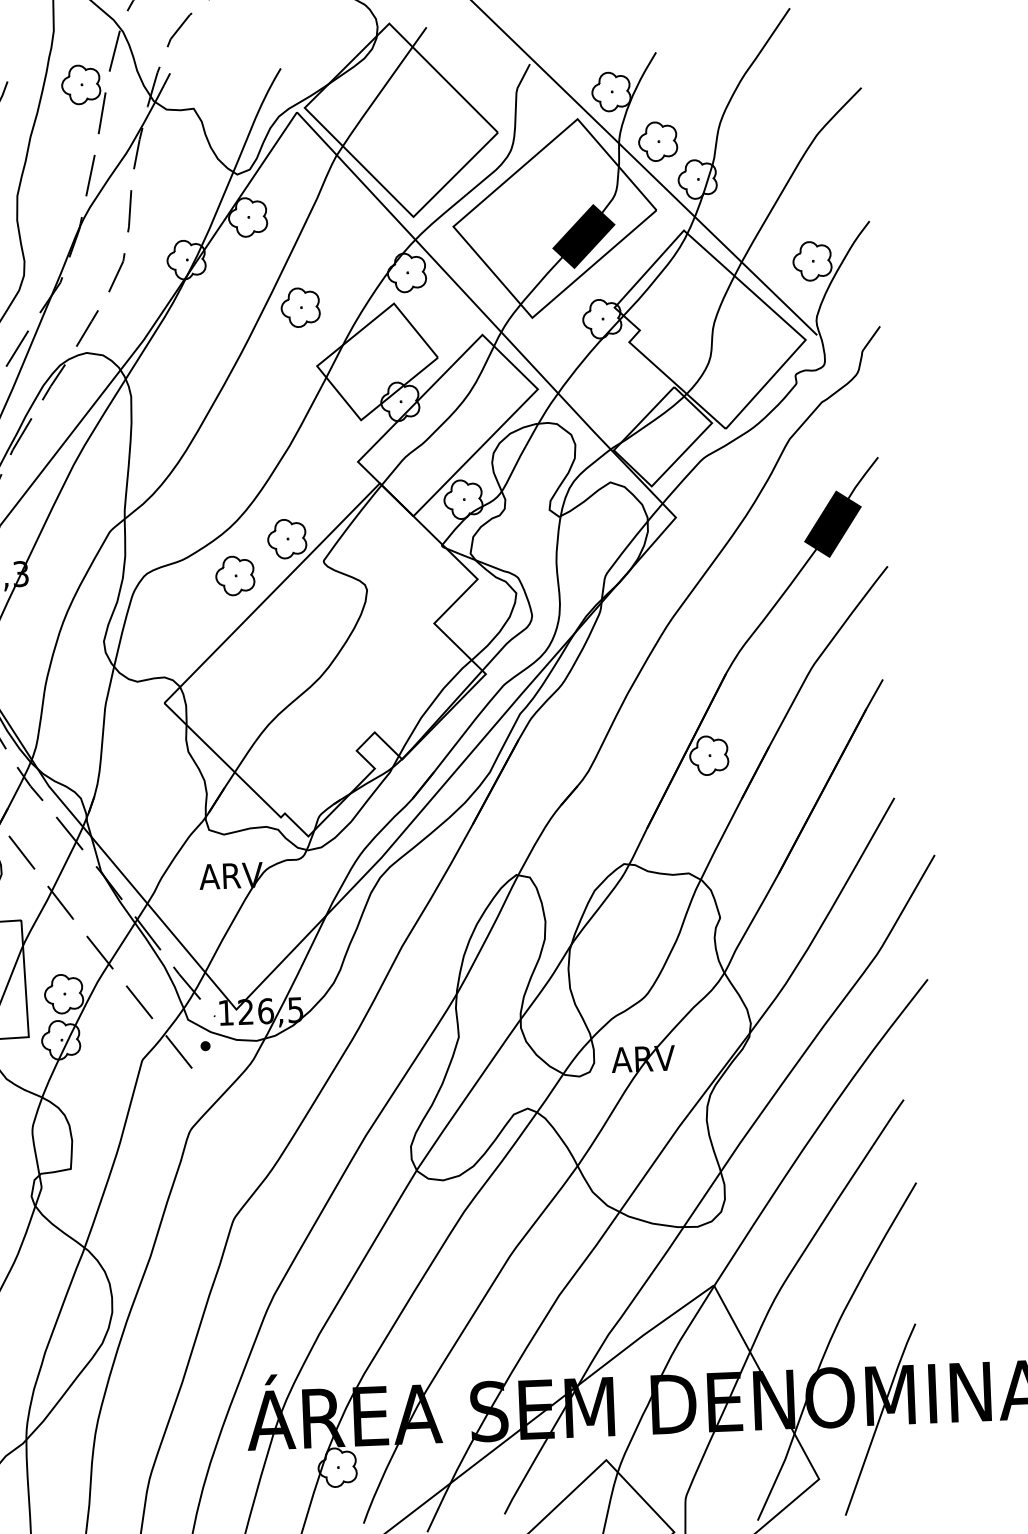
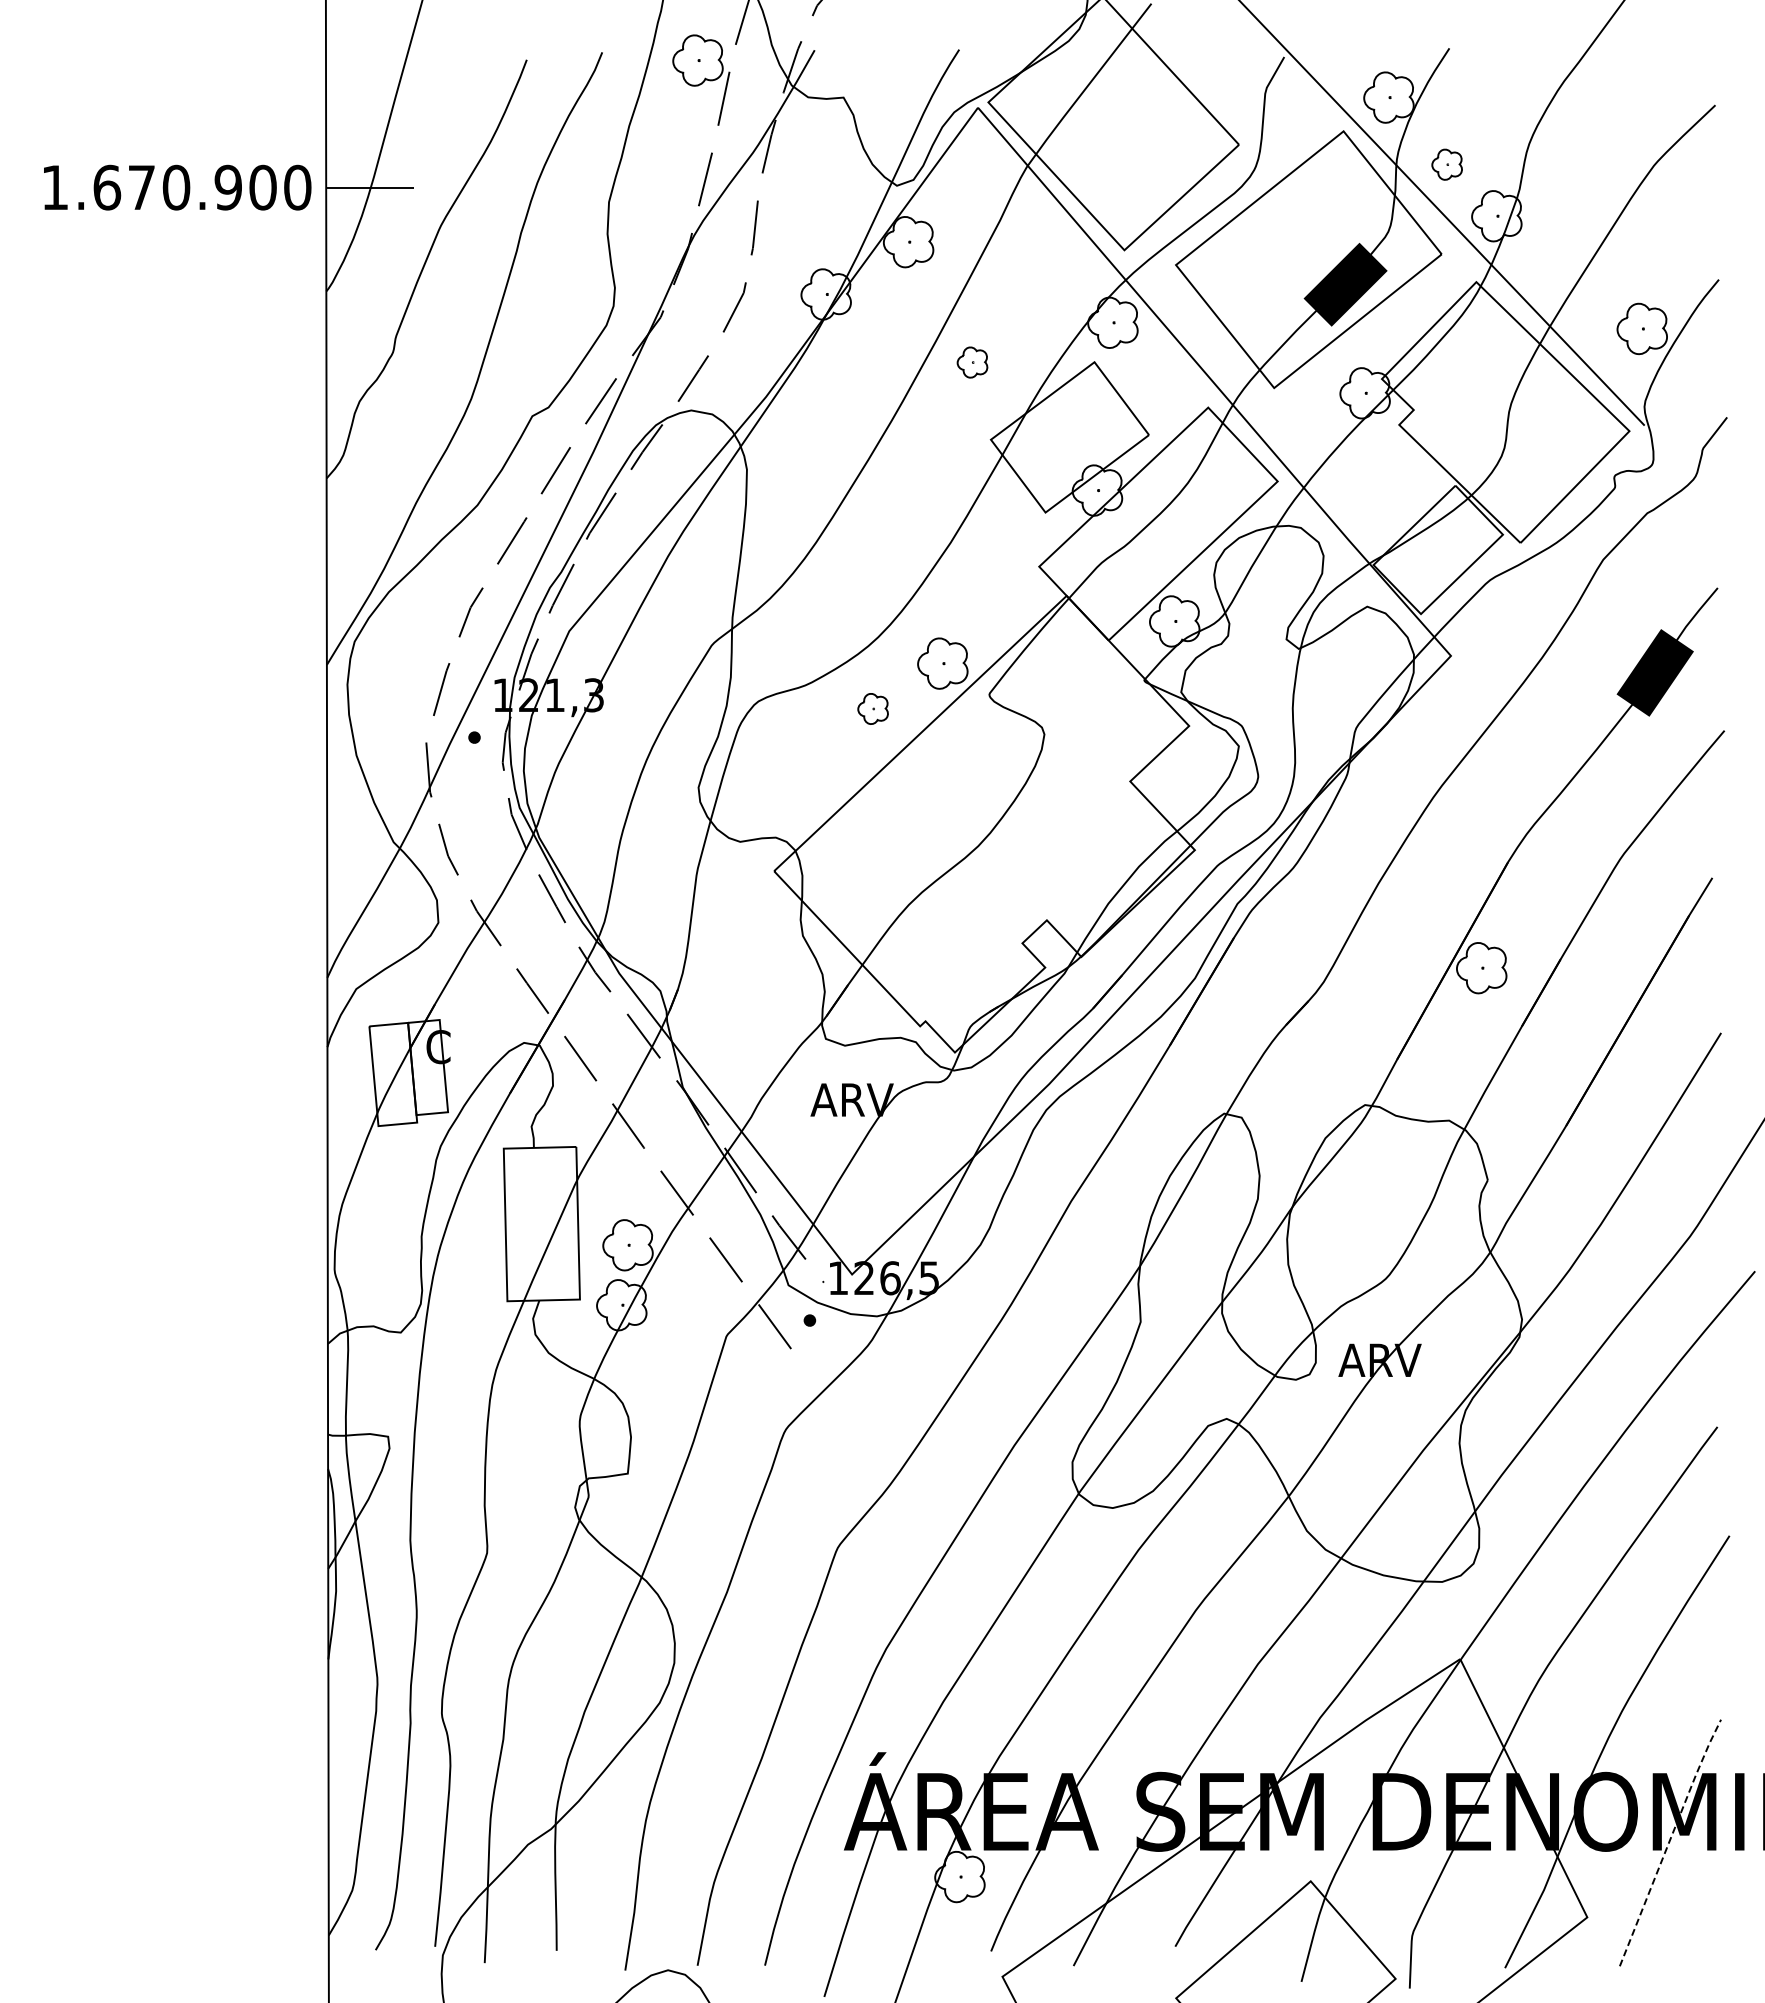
part: (657, 141) -> (1446, 164), size x0.6
part: (300, 307) -> (972, 362), size x0.6
part: (234, 575) -> (872, 708), size x0.6
line: (879, 1418) -> (1669, 1841), solid -> dashed

